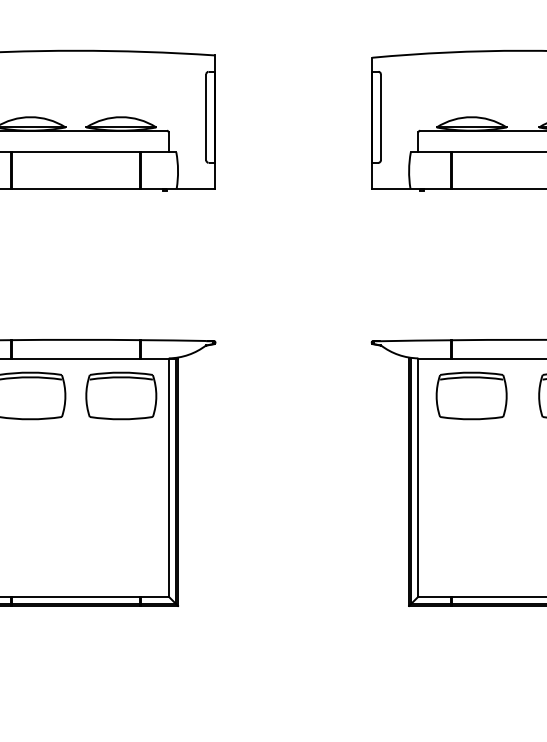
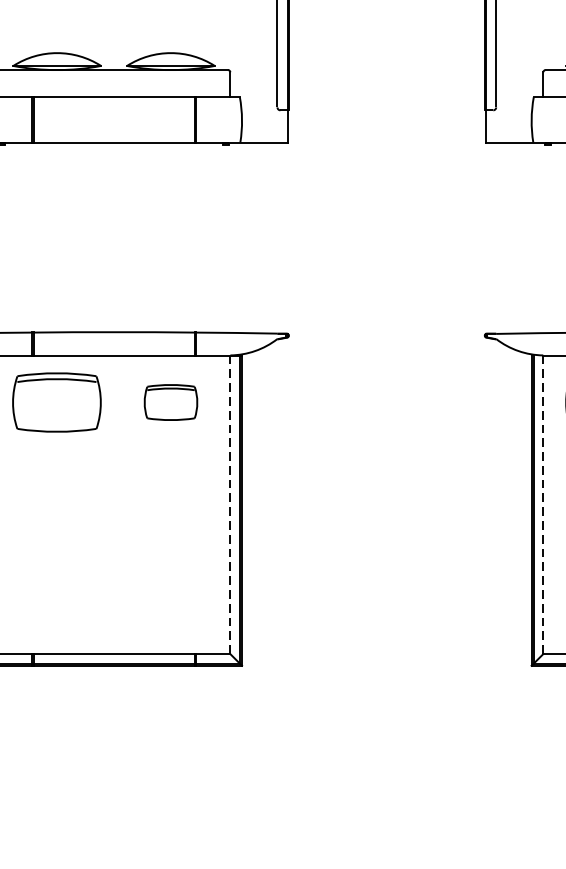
part: (121, 395) -> (171, 401), size x0.6
line: (168, 478) -> (230, 505), solid -> dashed
line: (418, 478) -> (543, 505), solid -> dashed

